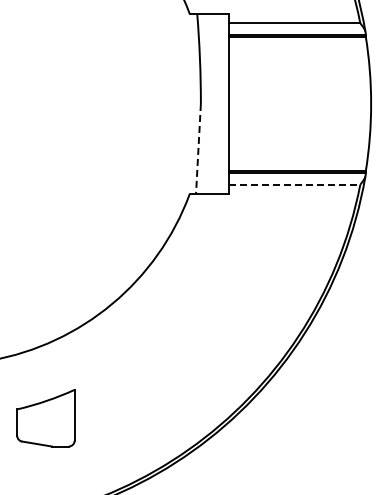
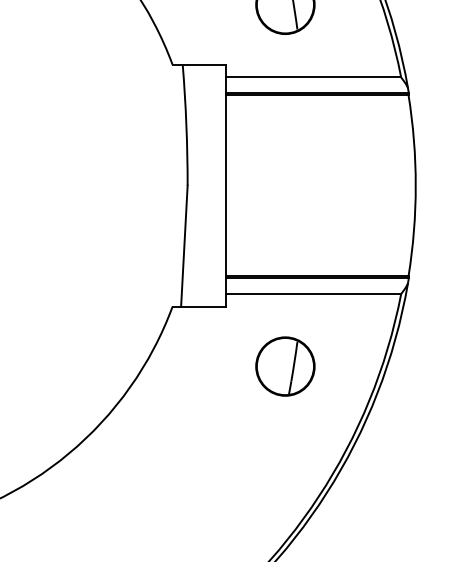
line: (198, 149) -> (184, 246), dashed -> solid
line: (295, 184) -> (314, 293), dashed -> solid
part: (273, 238) -> (284, 365), added

